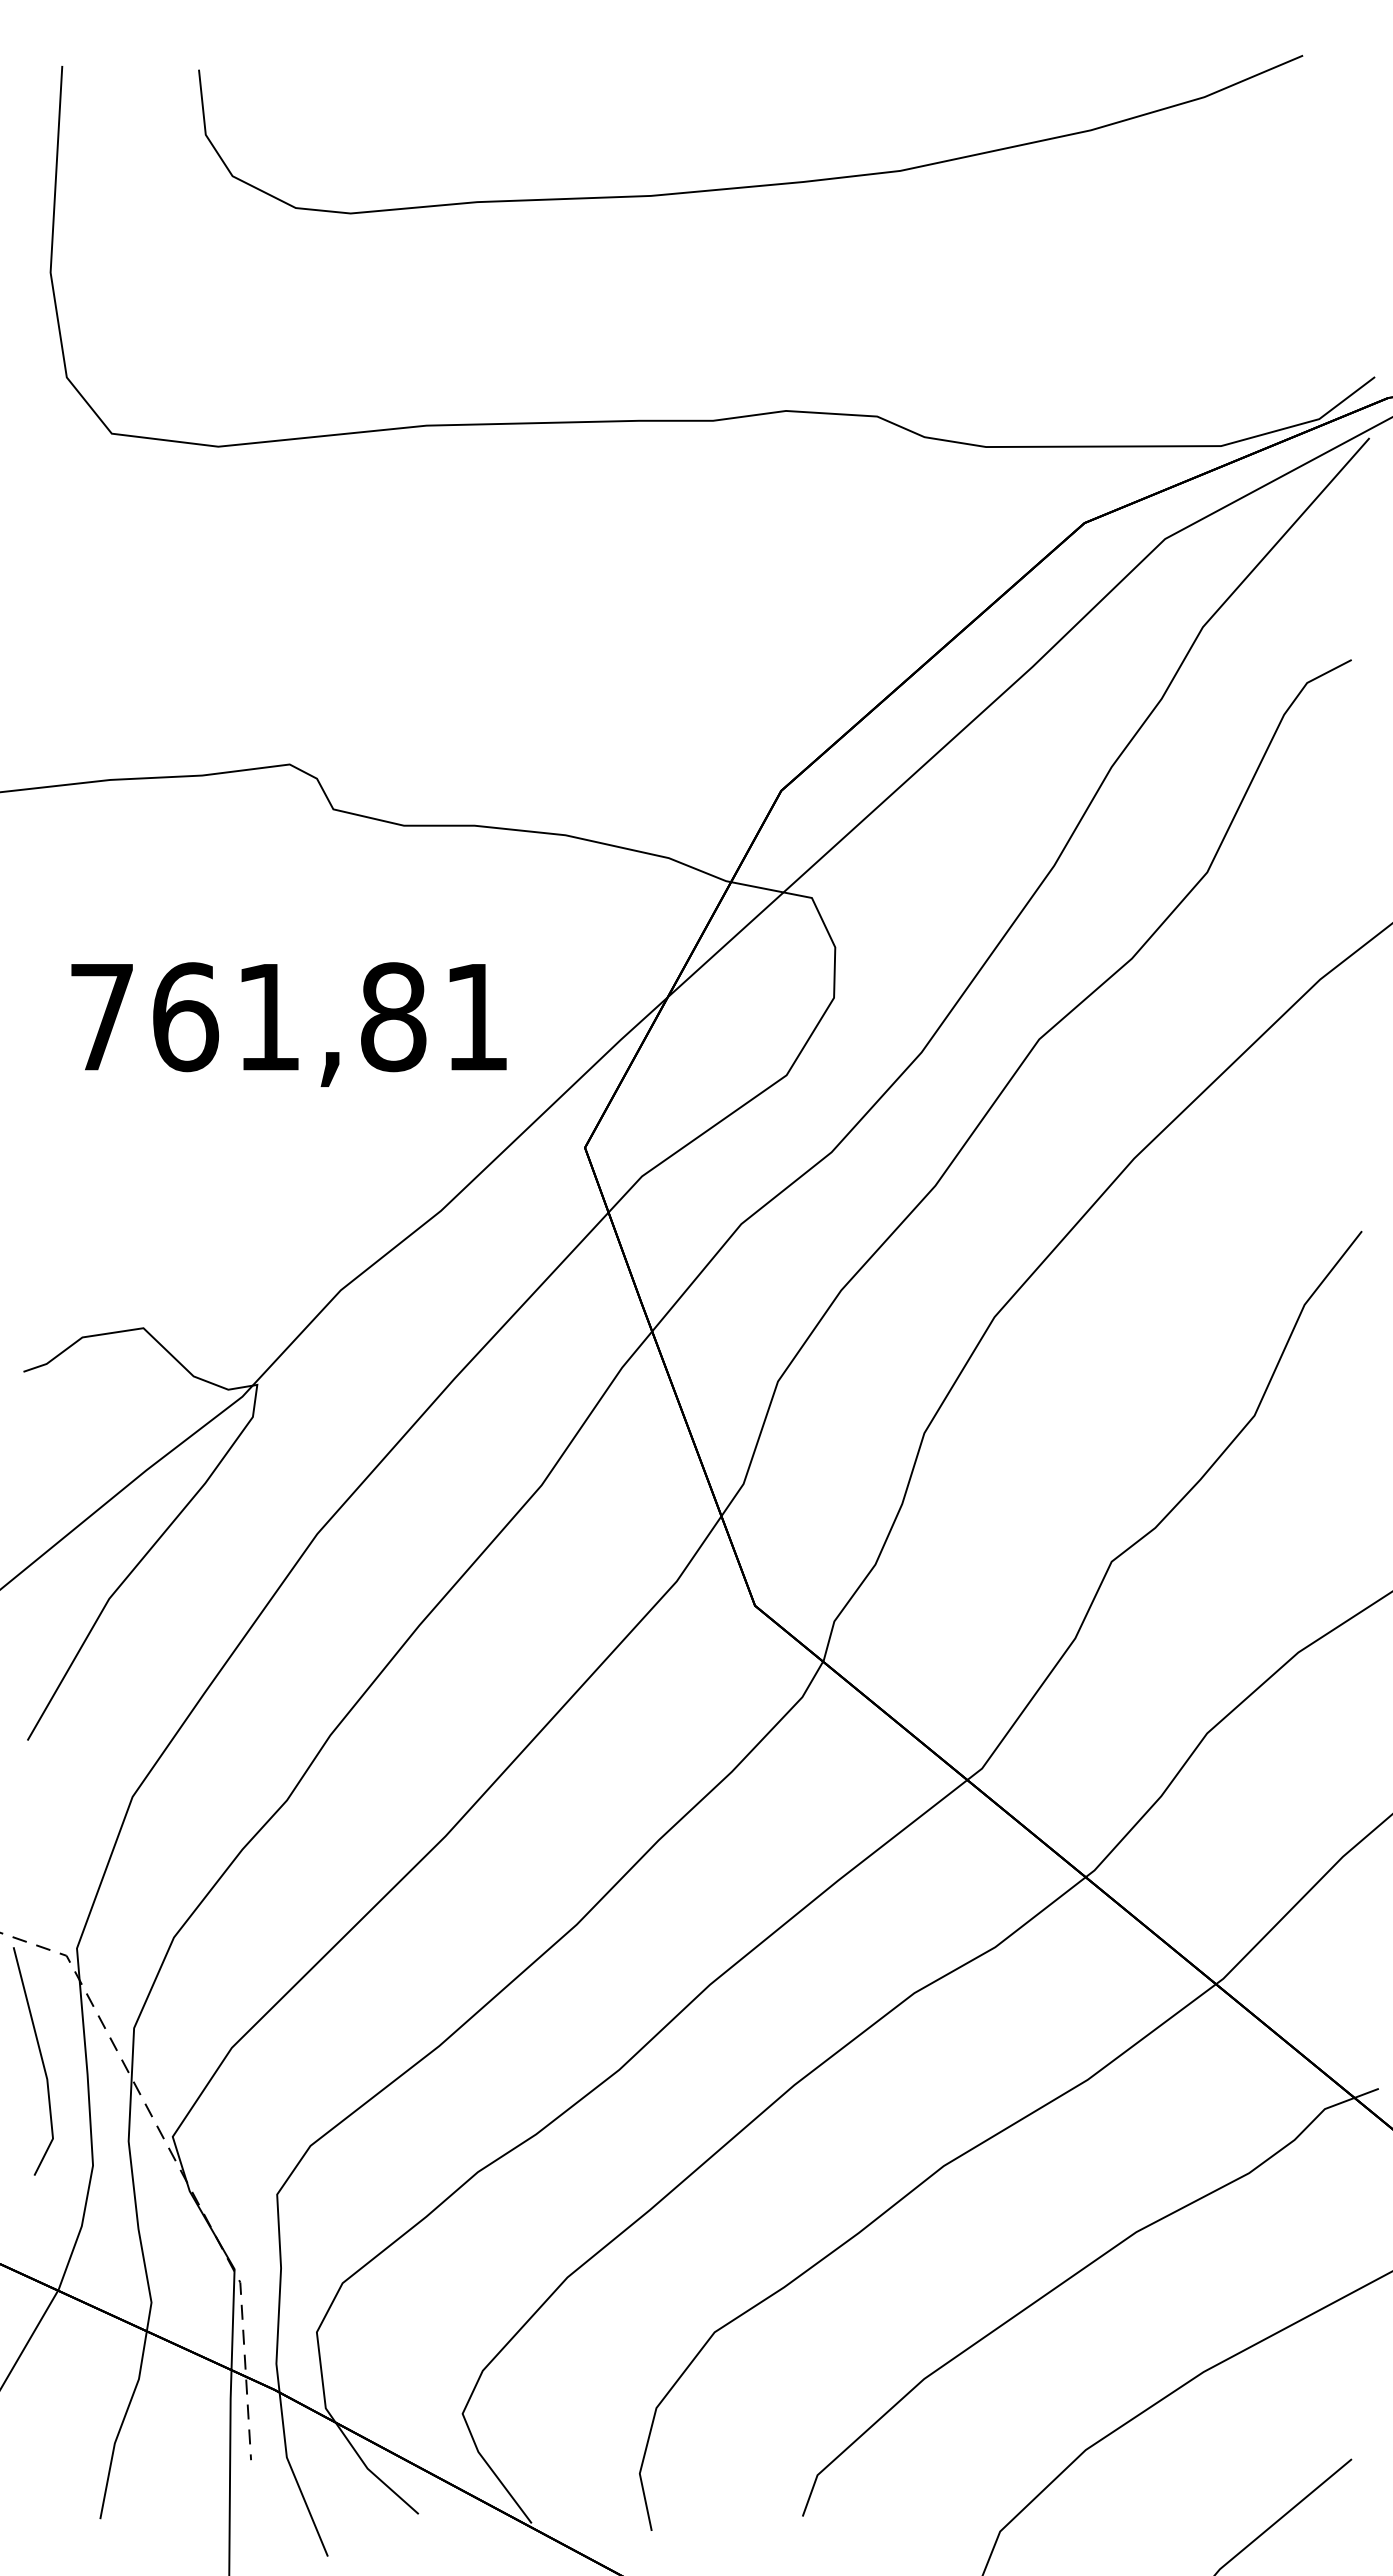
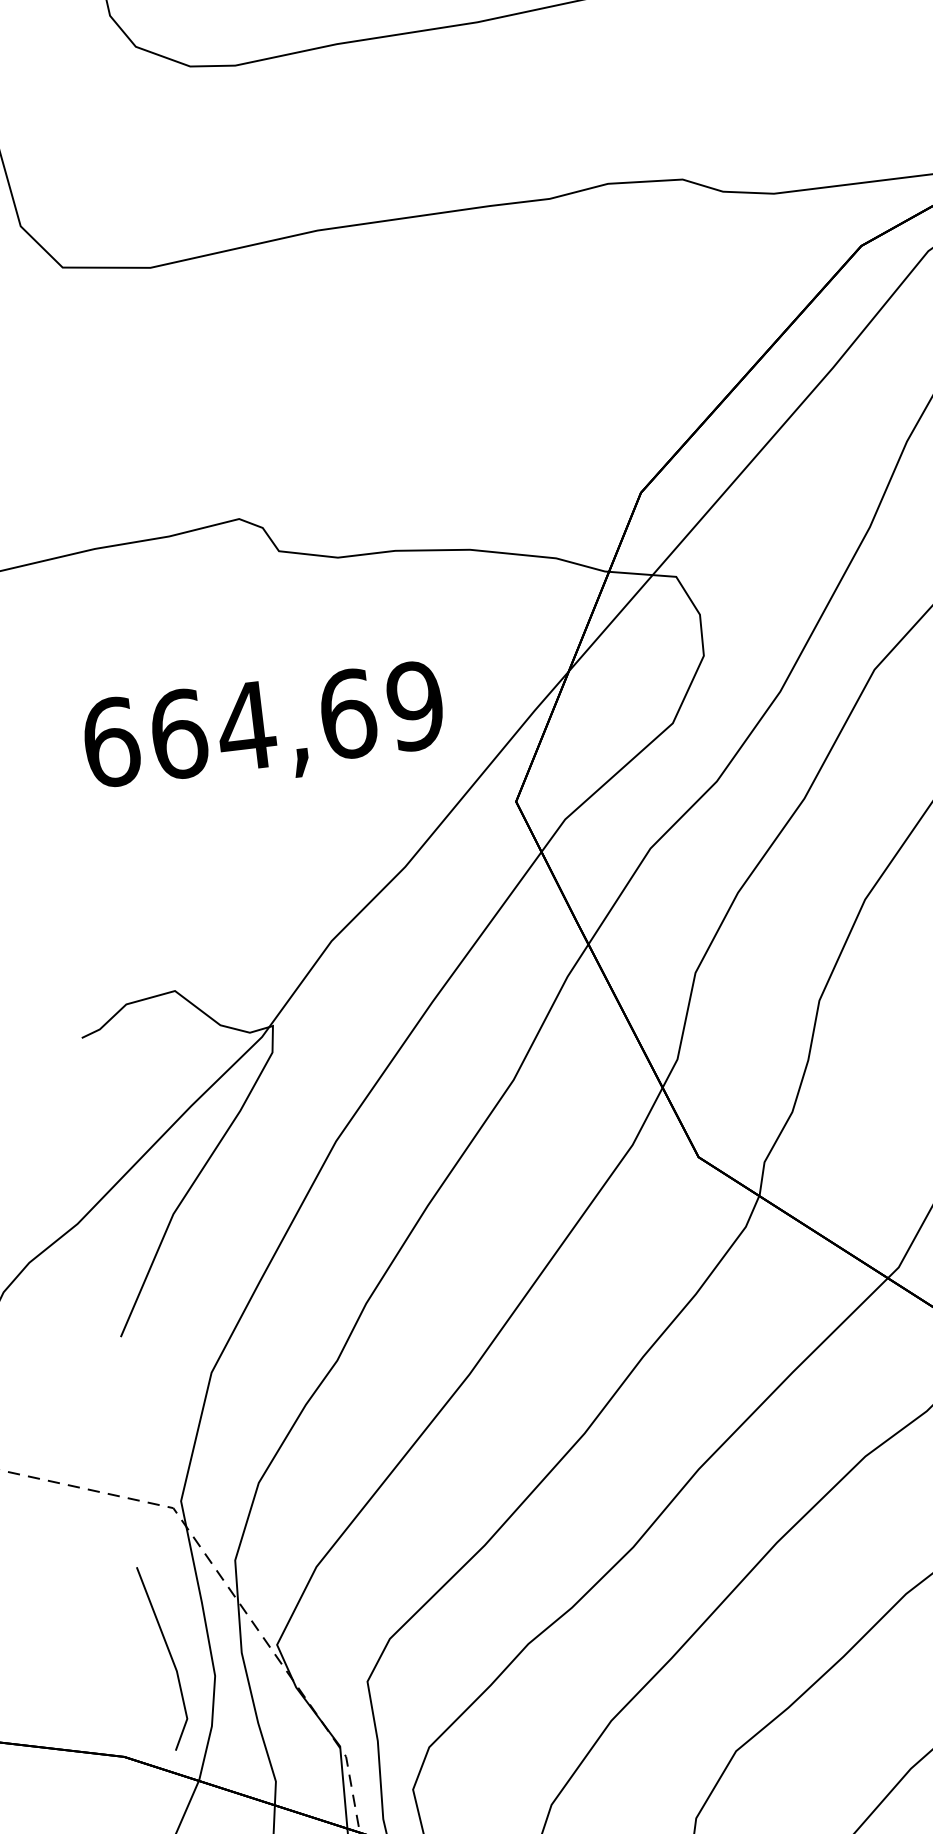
text: (289, 1017) -> (263, 724), 761,81 -> 664,69
line: (40, 2057) -> (169, 1654), moved

